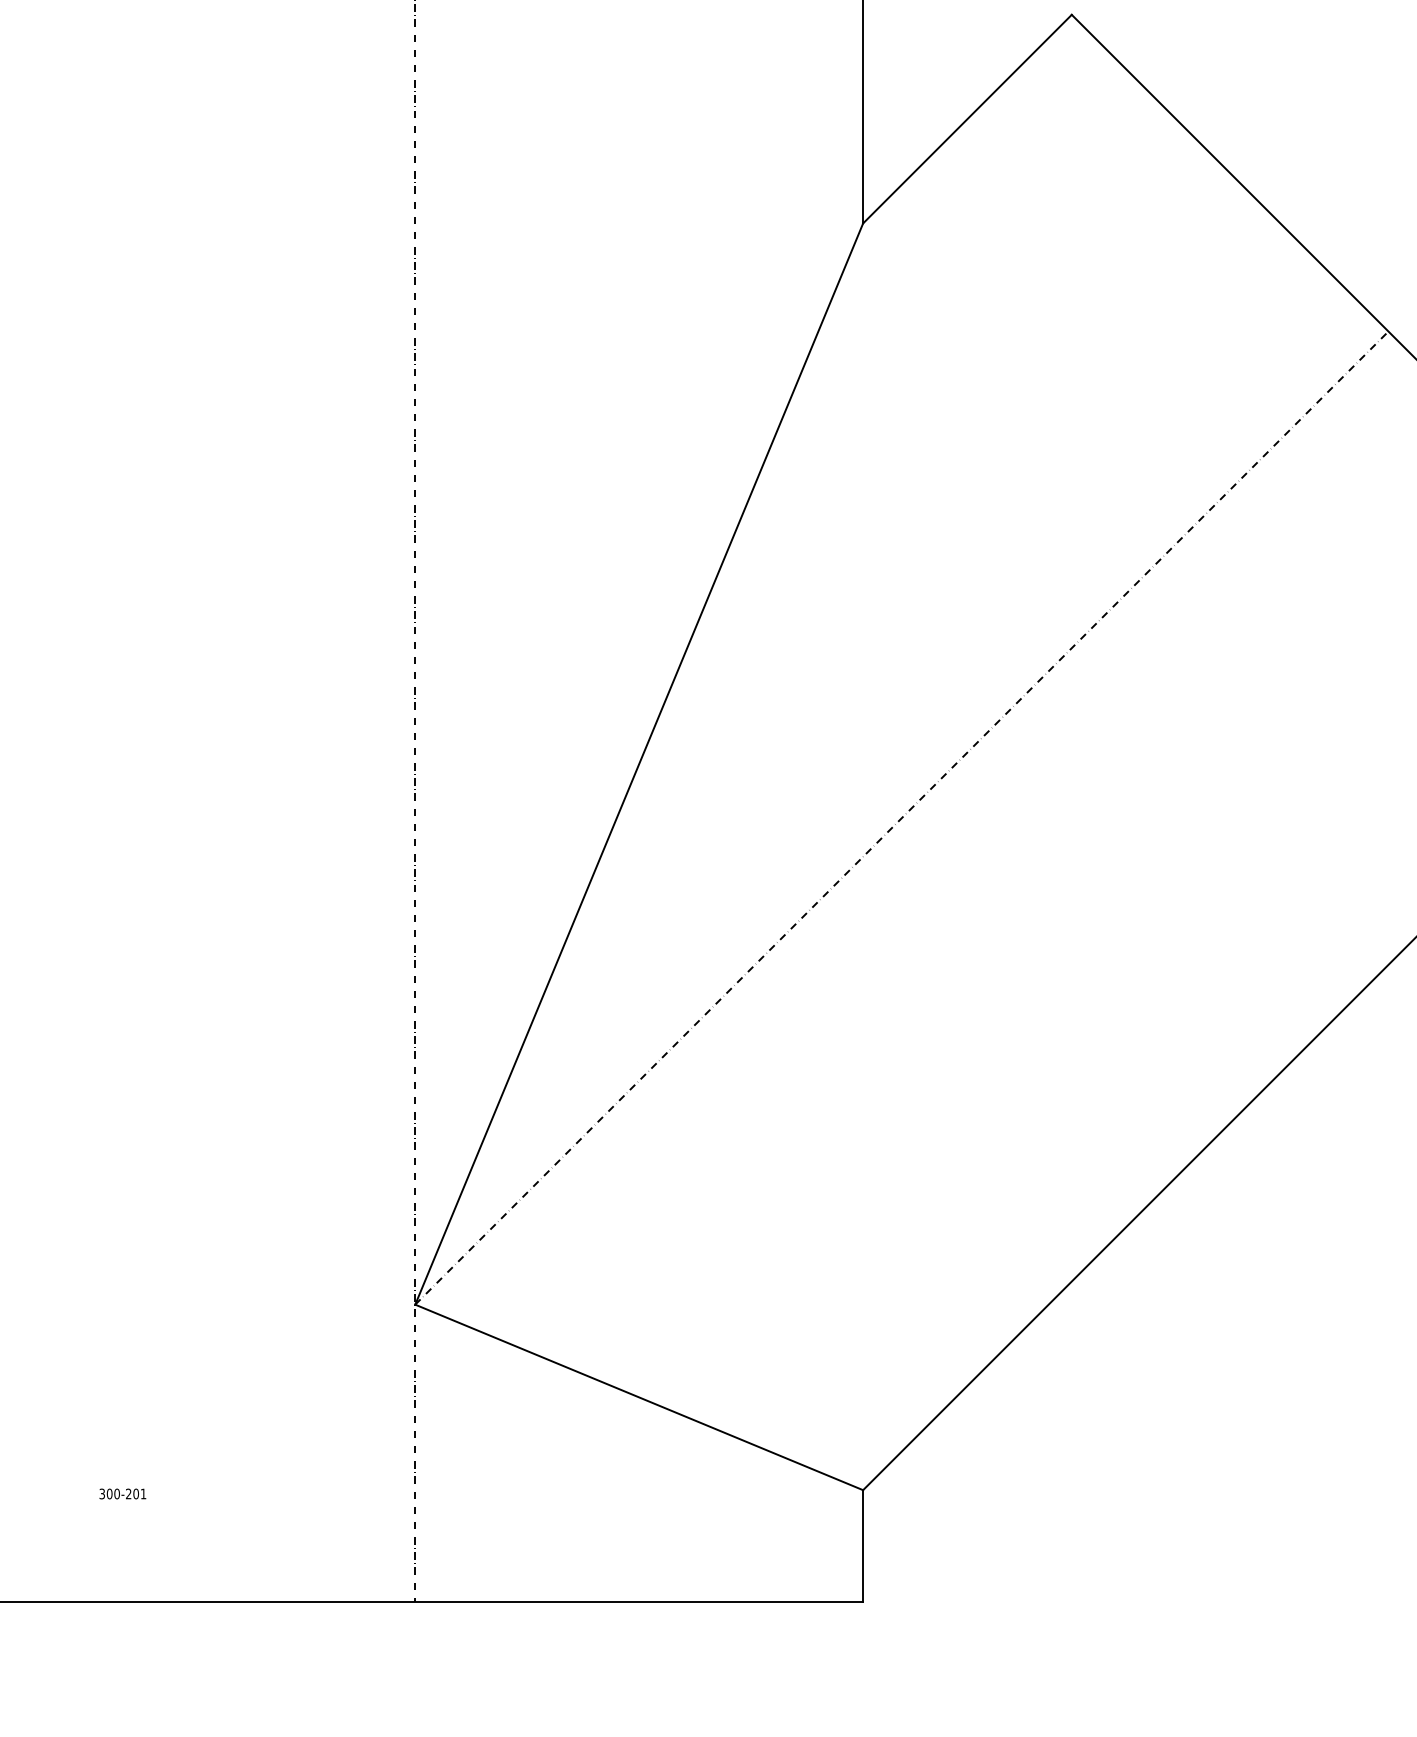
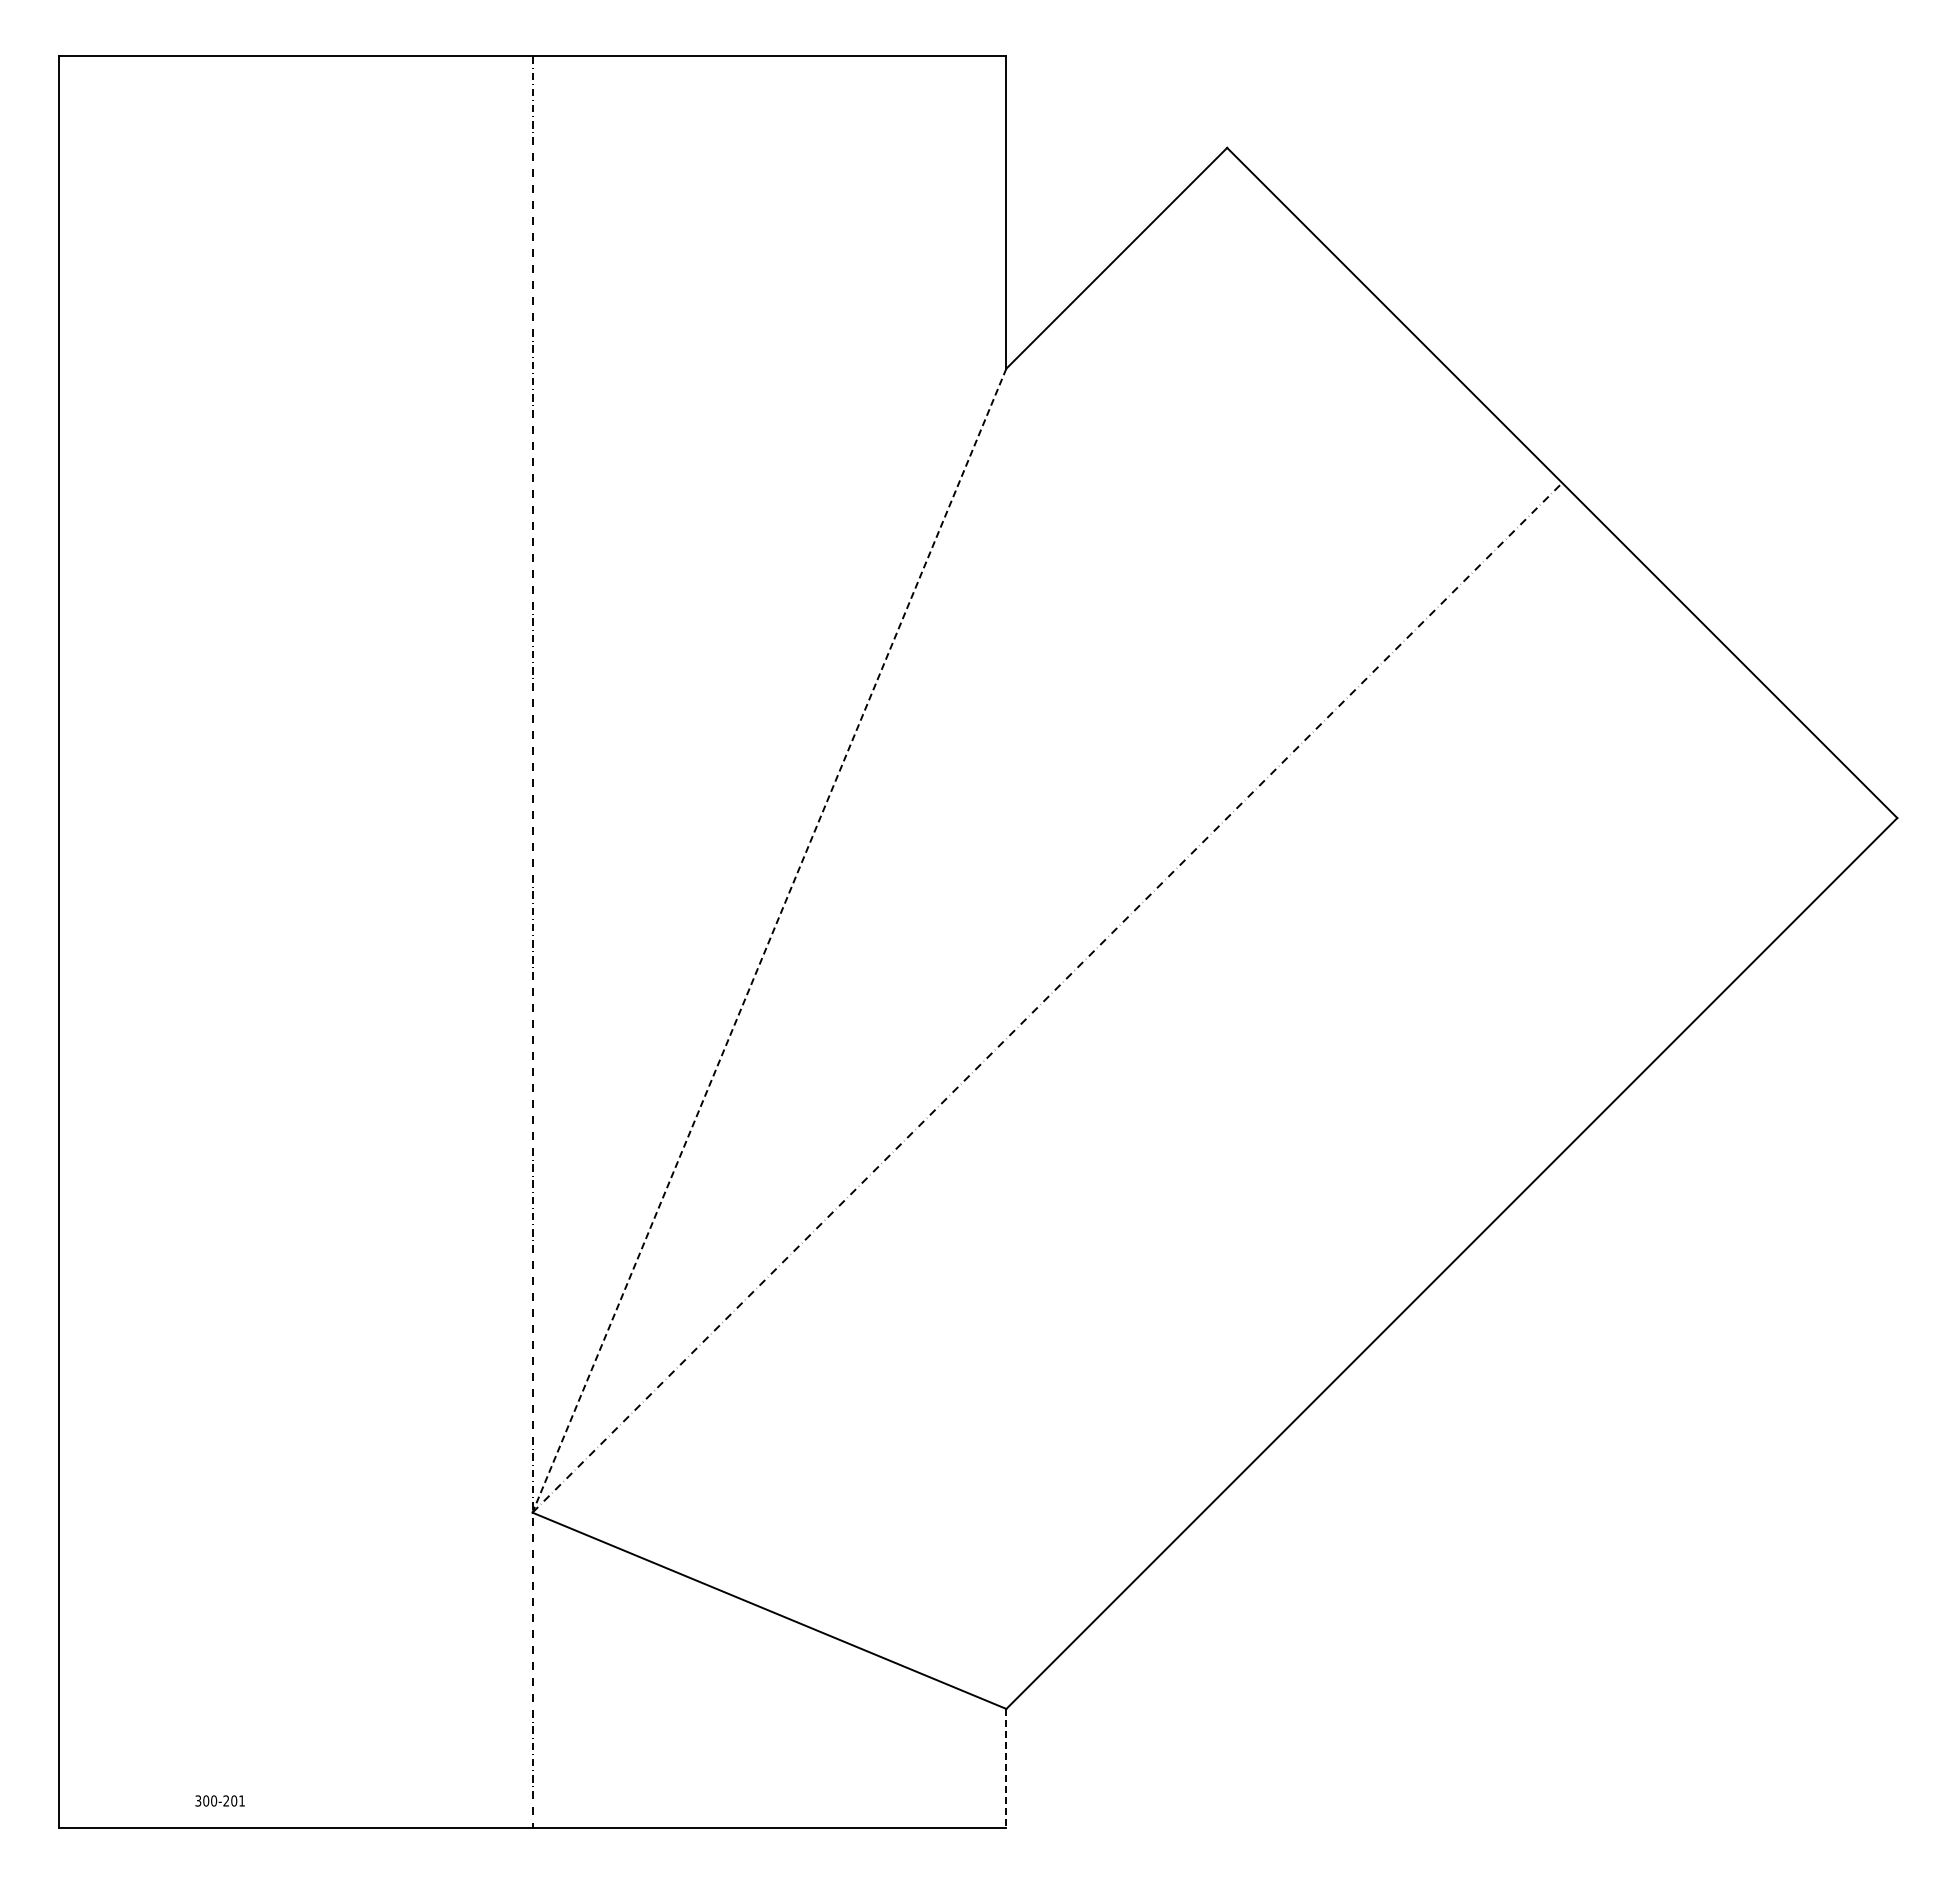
line: (639, 764) -> (769, 941), solid -> dashed
text: (122, 1493) -> (219, 1800), moved
line: (863, 1546) -> (1006, 1768), solid -> dashed

